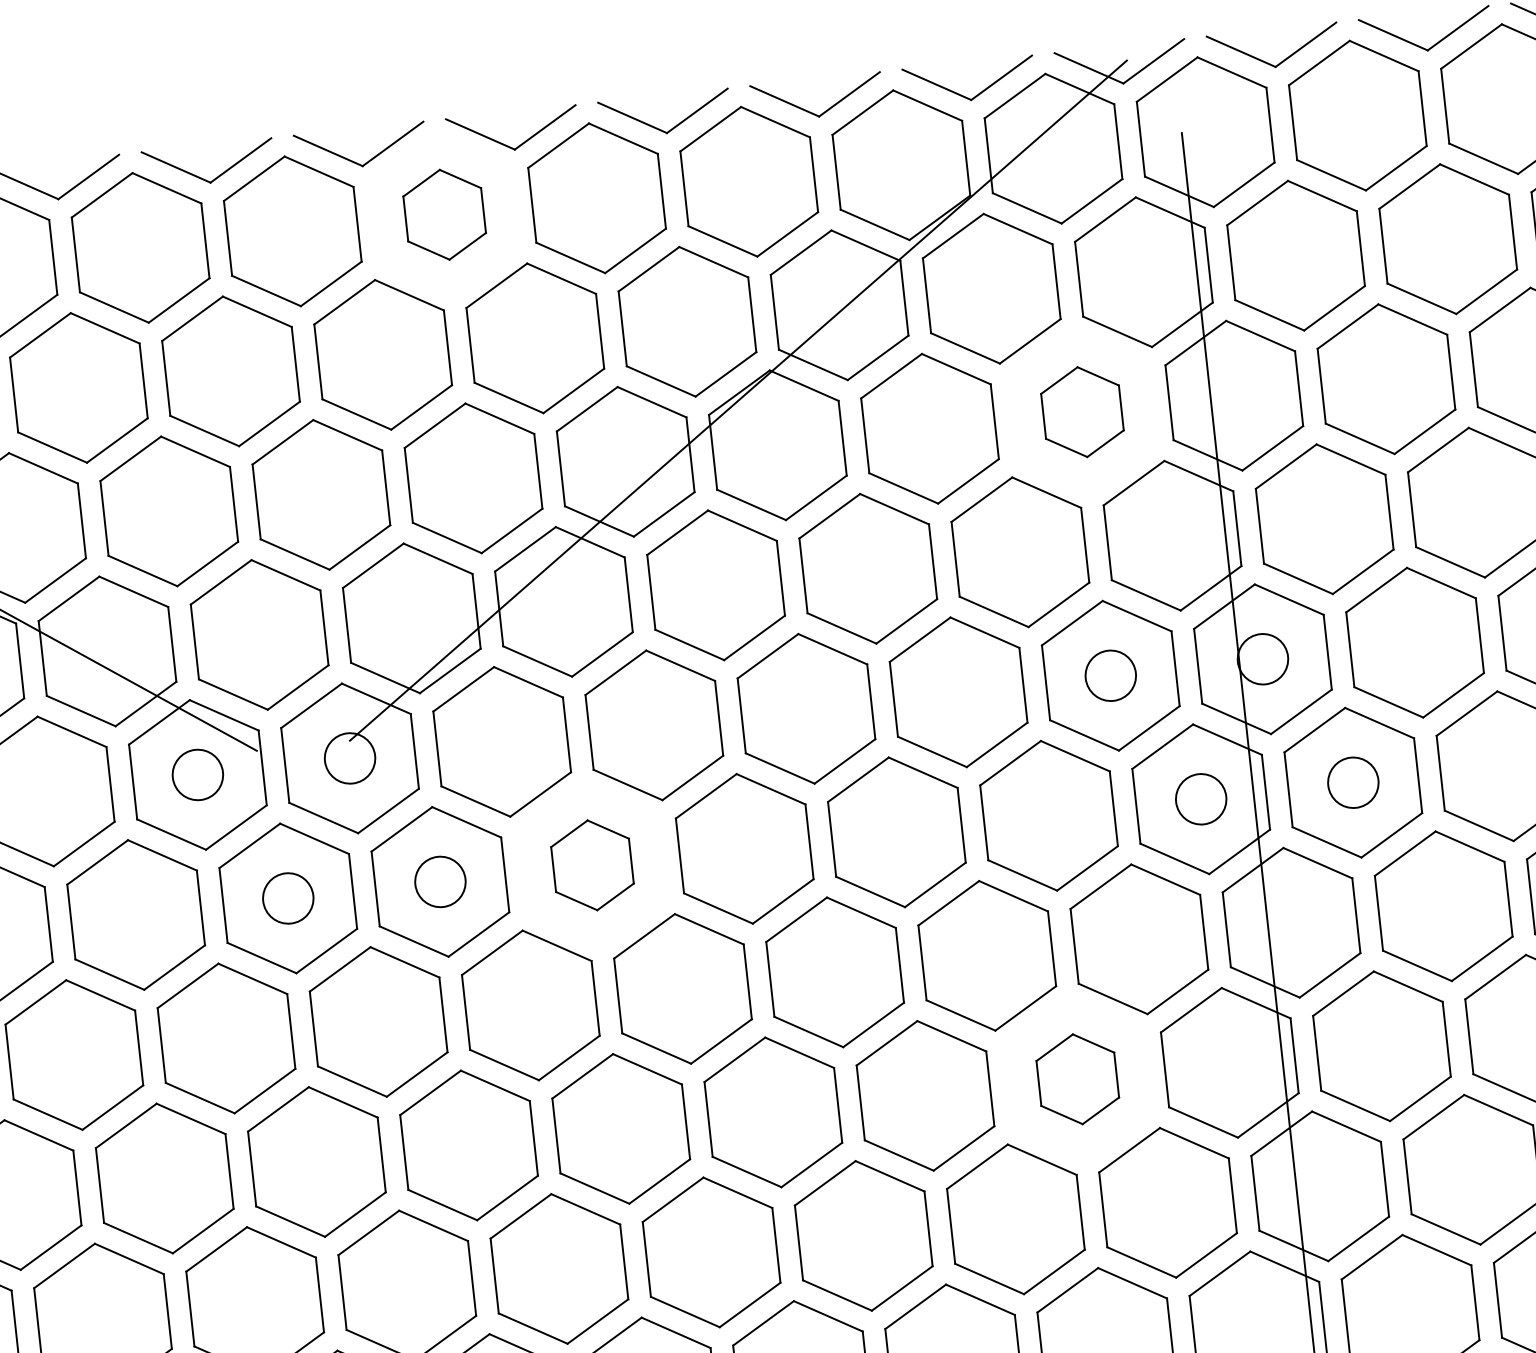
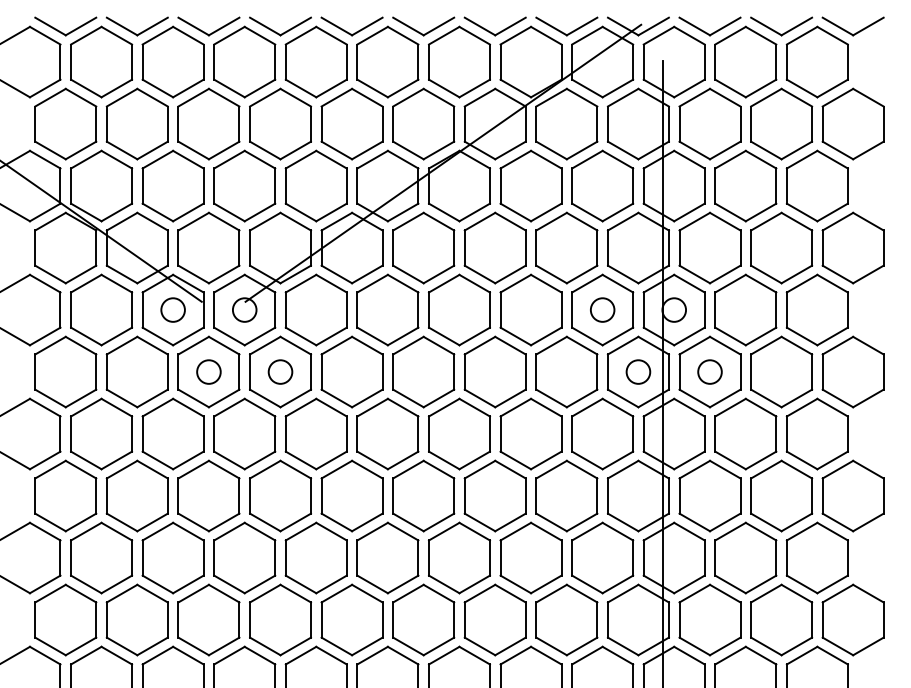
part: (443, 213) -> (315, 61), size x1.67
part: (1081, 411) -> (602, 185), size x1.67
part: (591, 864) -> (351, 371), size x1.67
part: (1076, 1078) -> (566, 495), size x1.67

